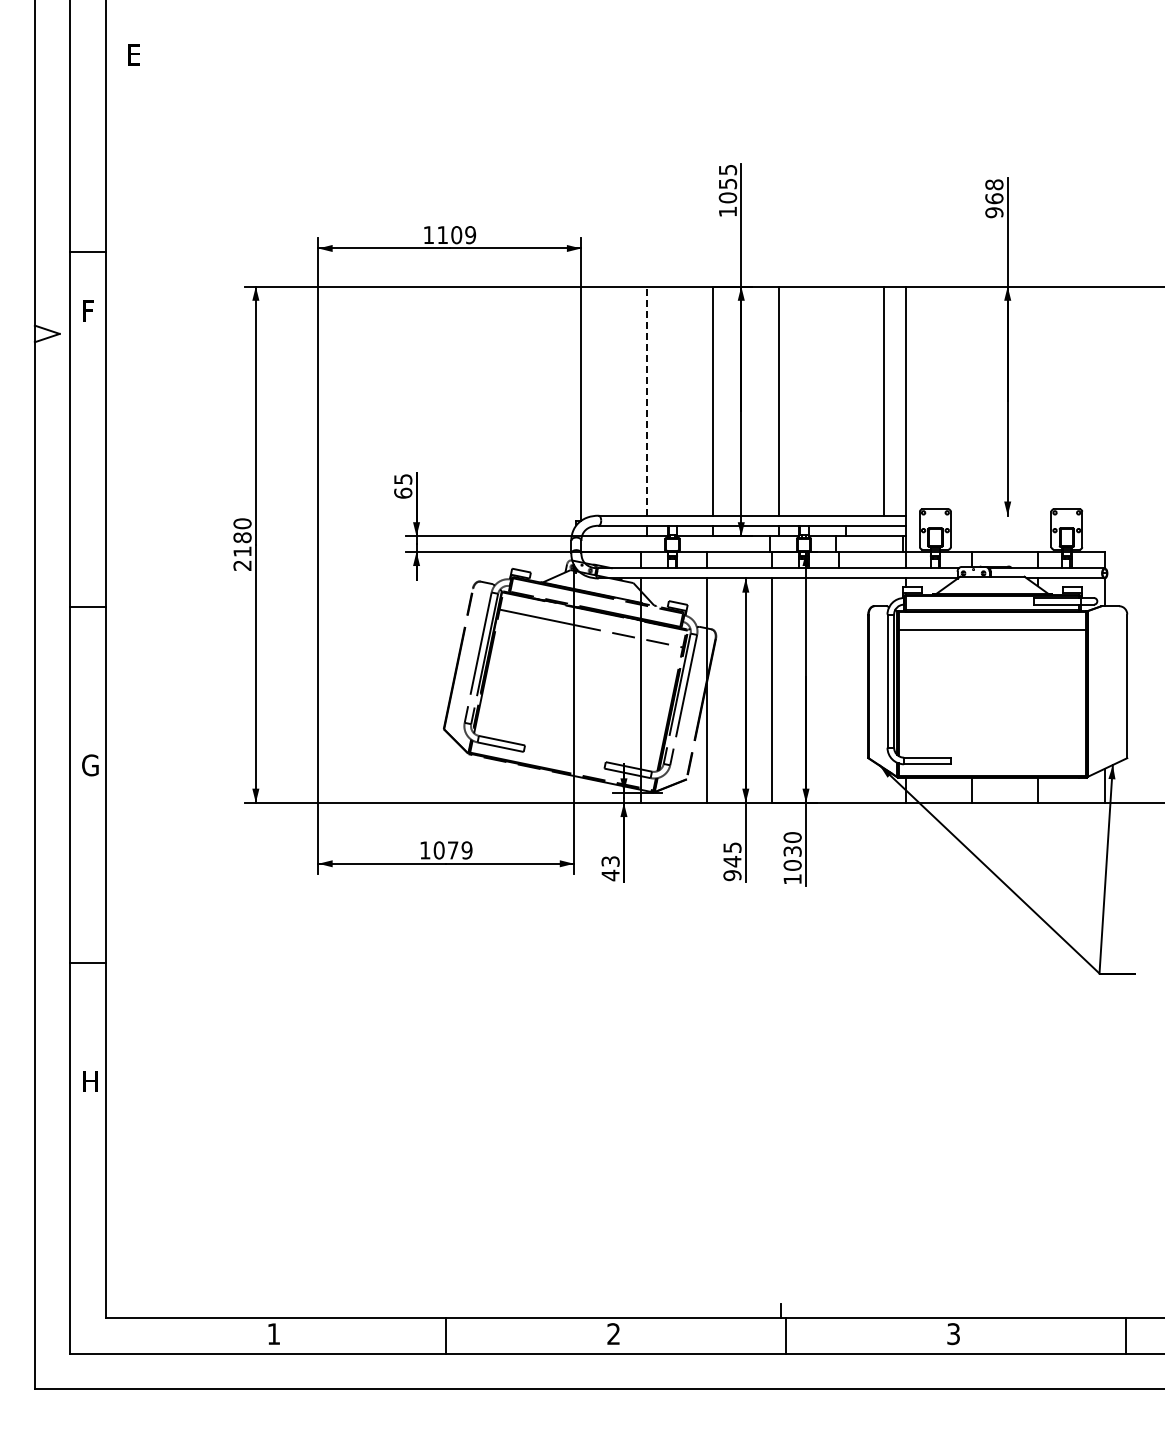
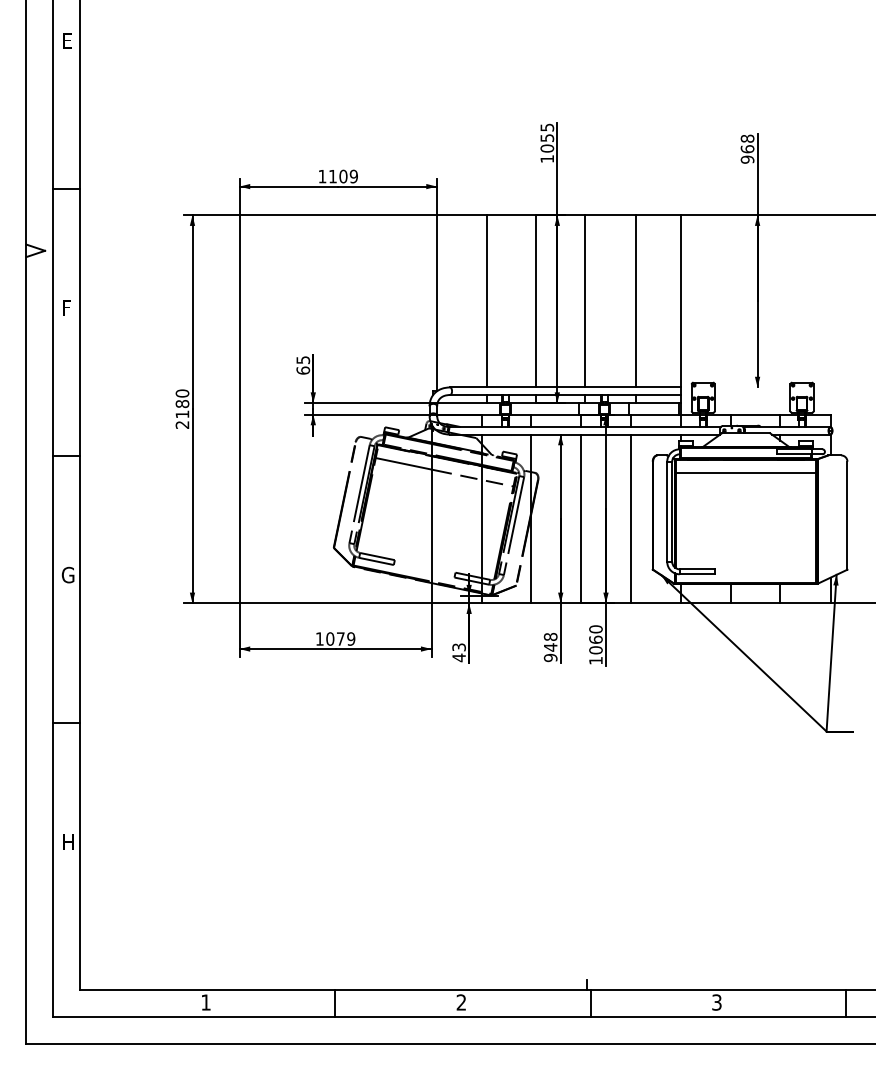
text: (133, 54) -> (66, 40), moved
text: (88, 310) -> (66, 307), moved
line: (883, 400) -> (635, 300), moved
line: (647, 401) -> (486, 301), dashed -> solid
line: (839, 690) -> (631, 518), added
text: (732, 847) -> (550, 636), 945 -> 948
text: (792, 851) -> (595, 639), 1030 -> 1060
text: (90, 1081) -> (68, 842), moved

